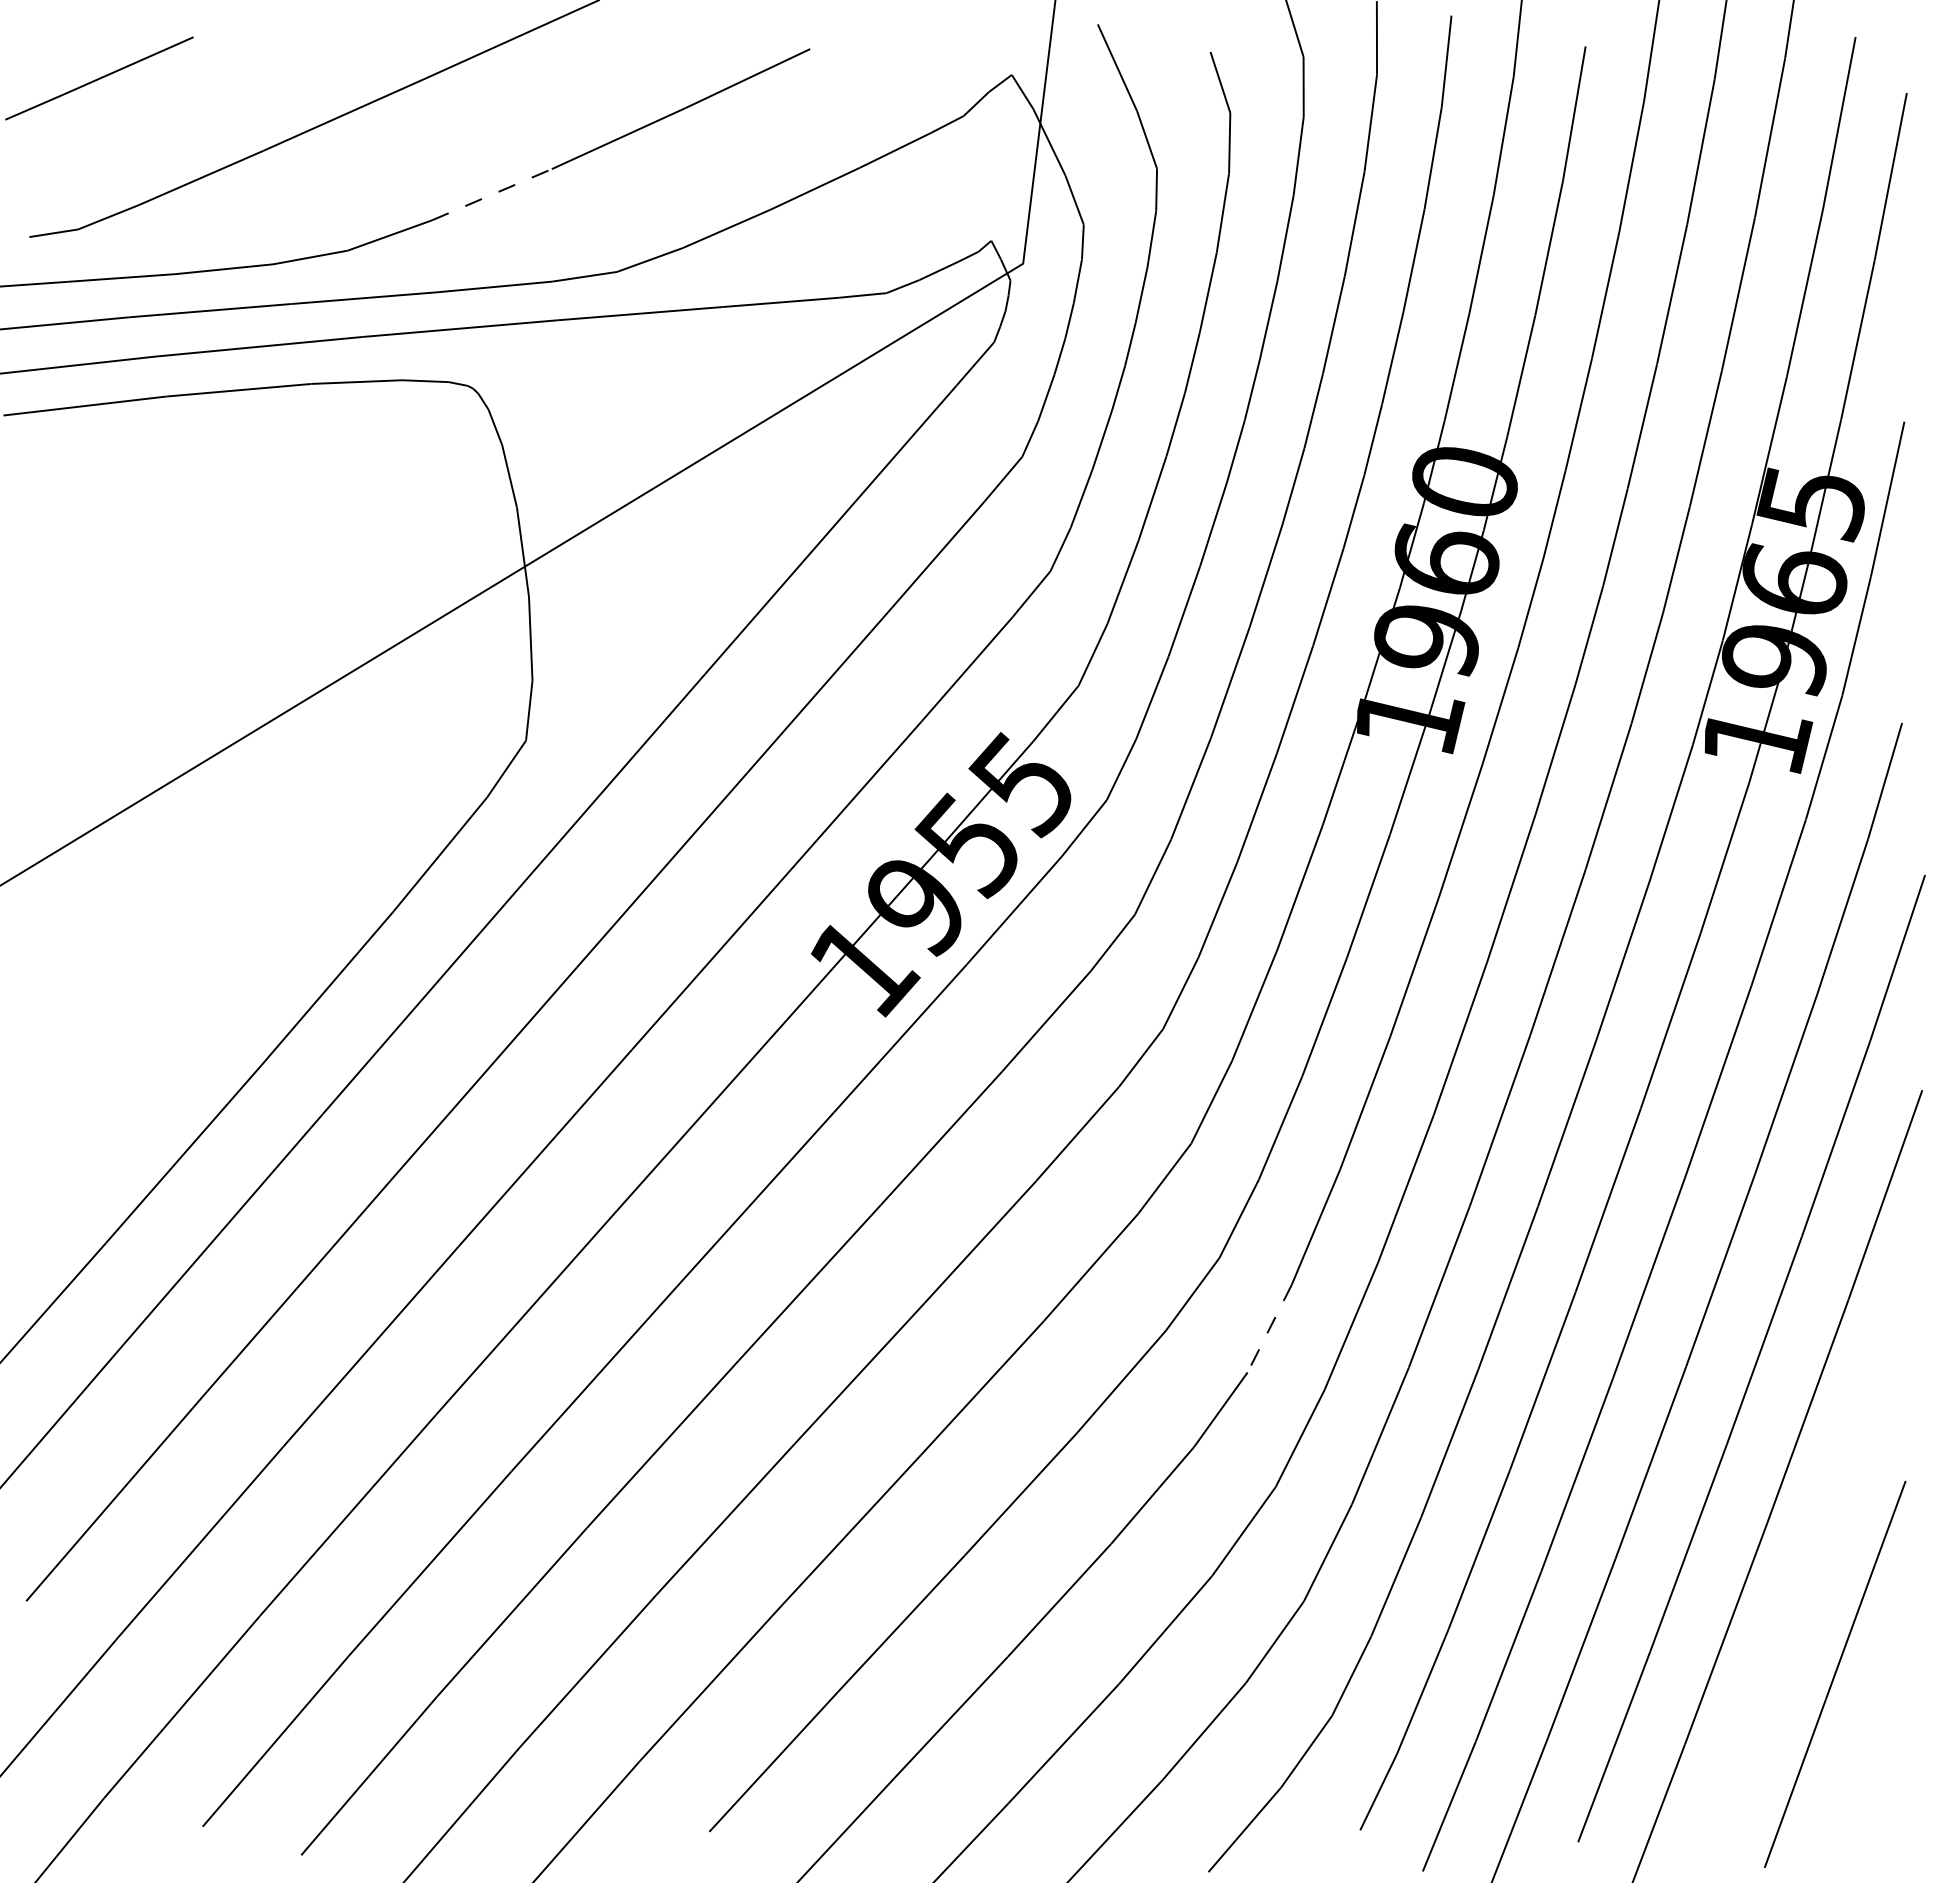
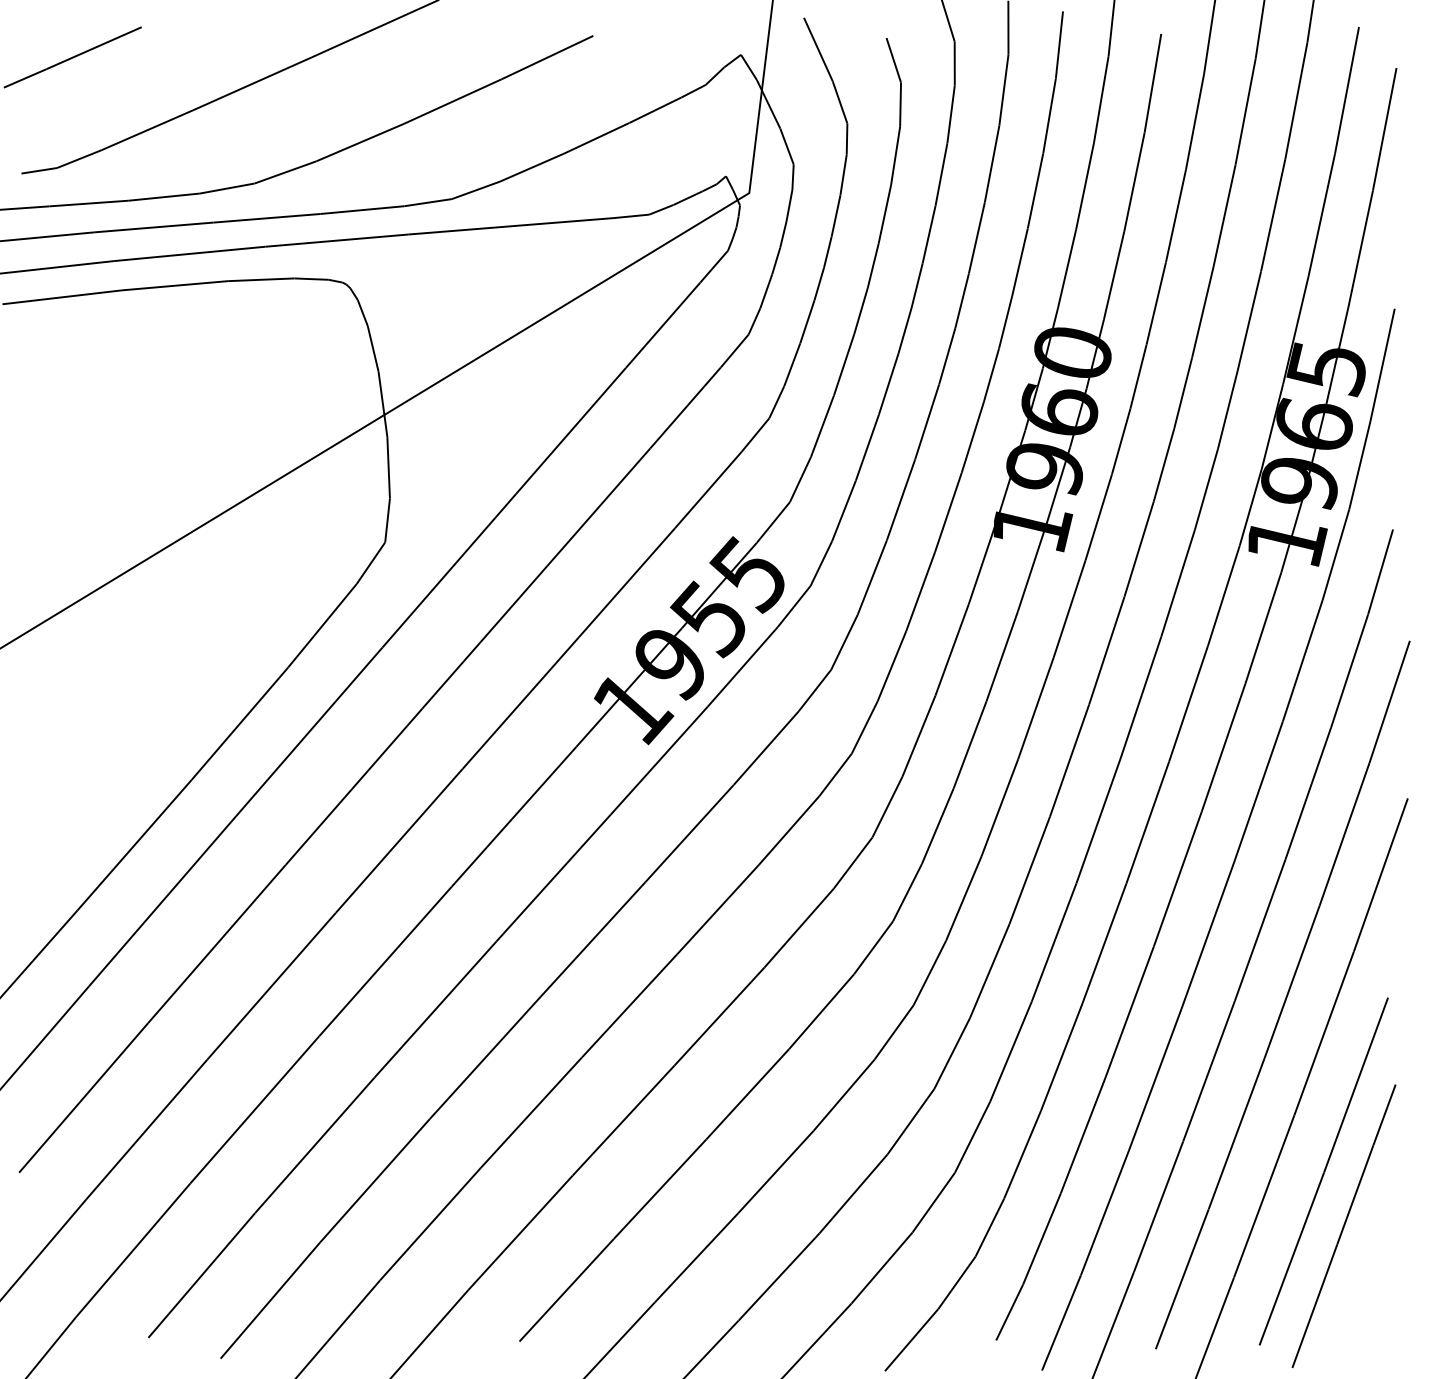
line: (492, 194) -> (360, 142), dashed -> solid
line: (1269, 1329) -> (929, 973), dashed -> solid
line: (1807, 1599) -> (1323, 1171), added

